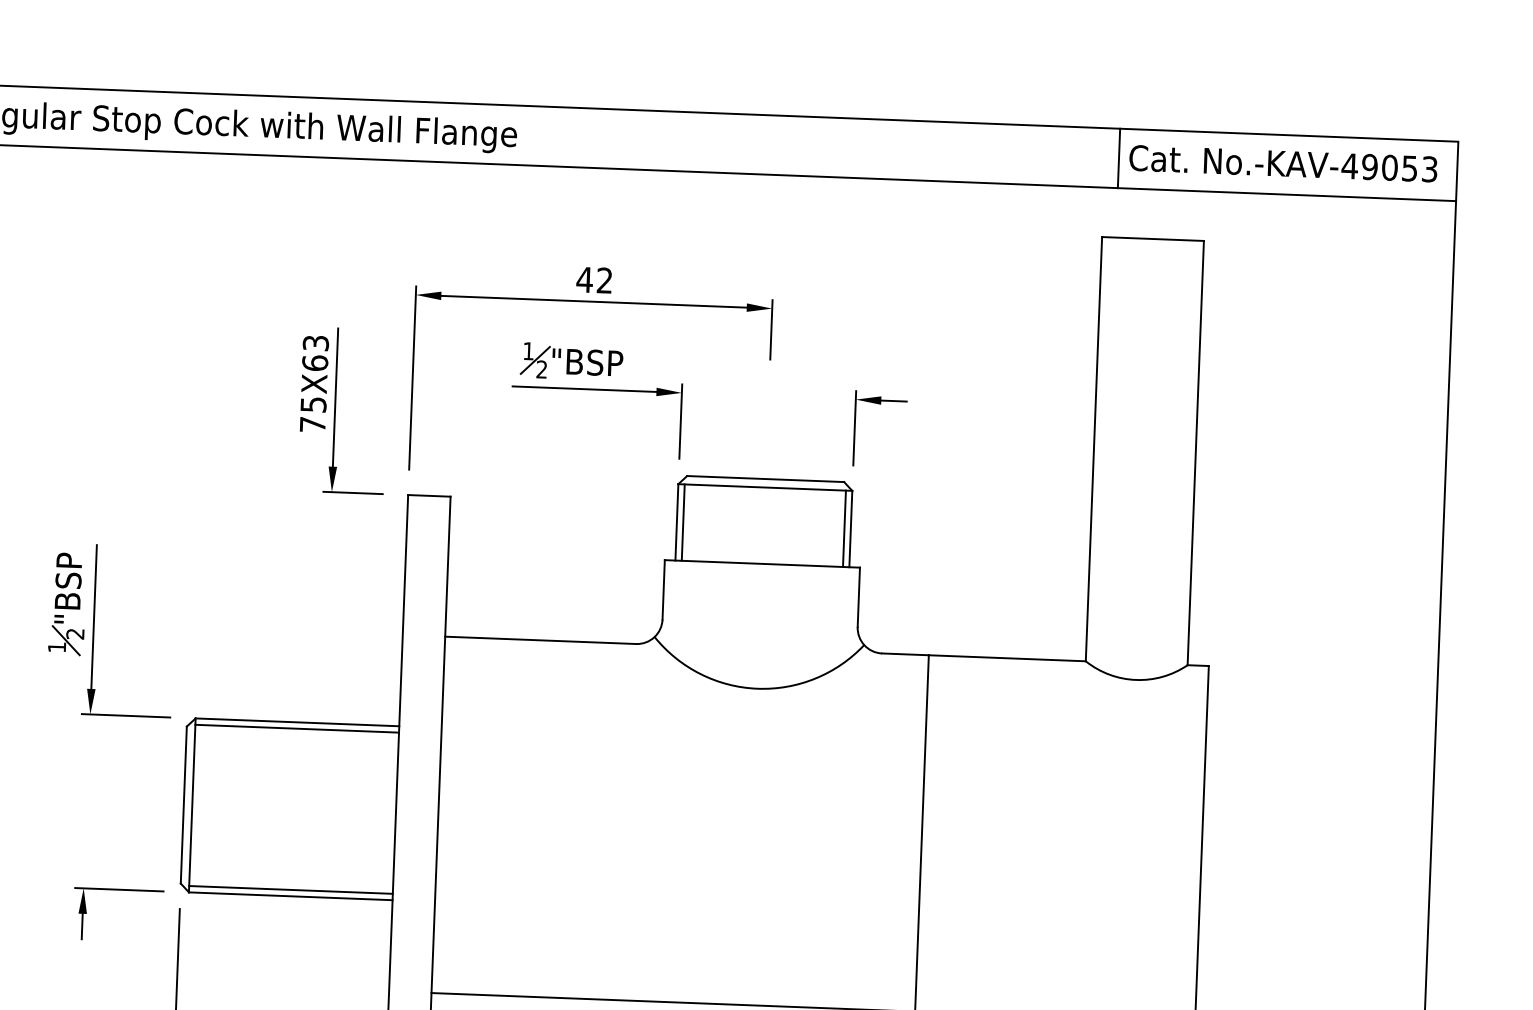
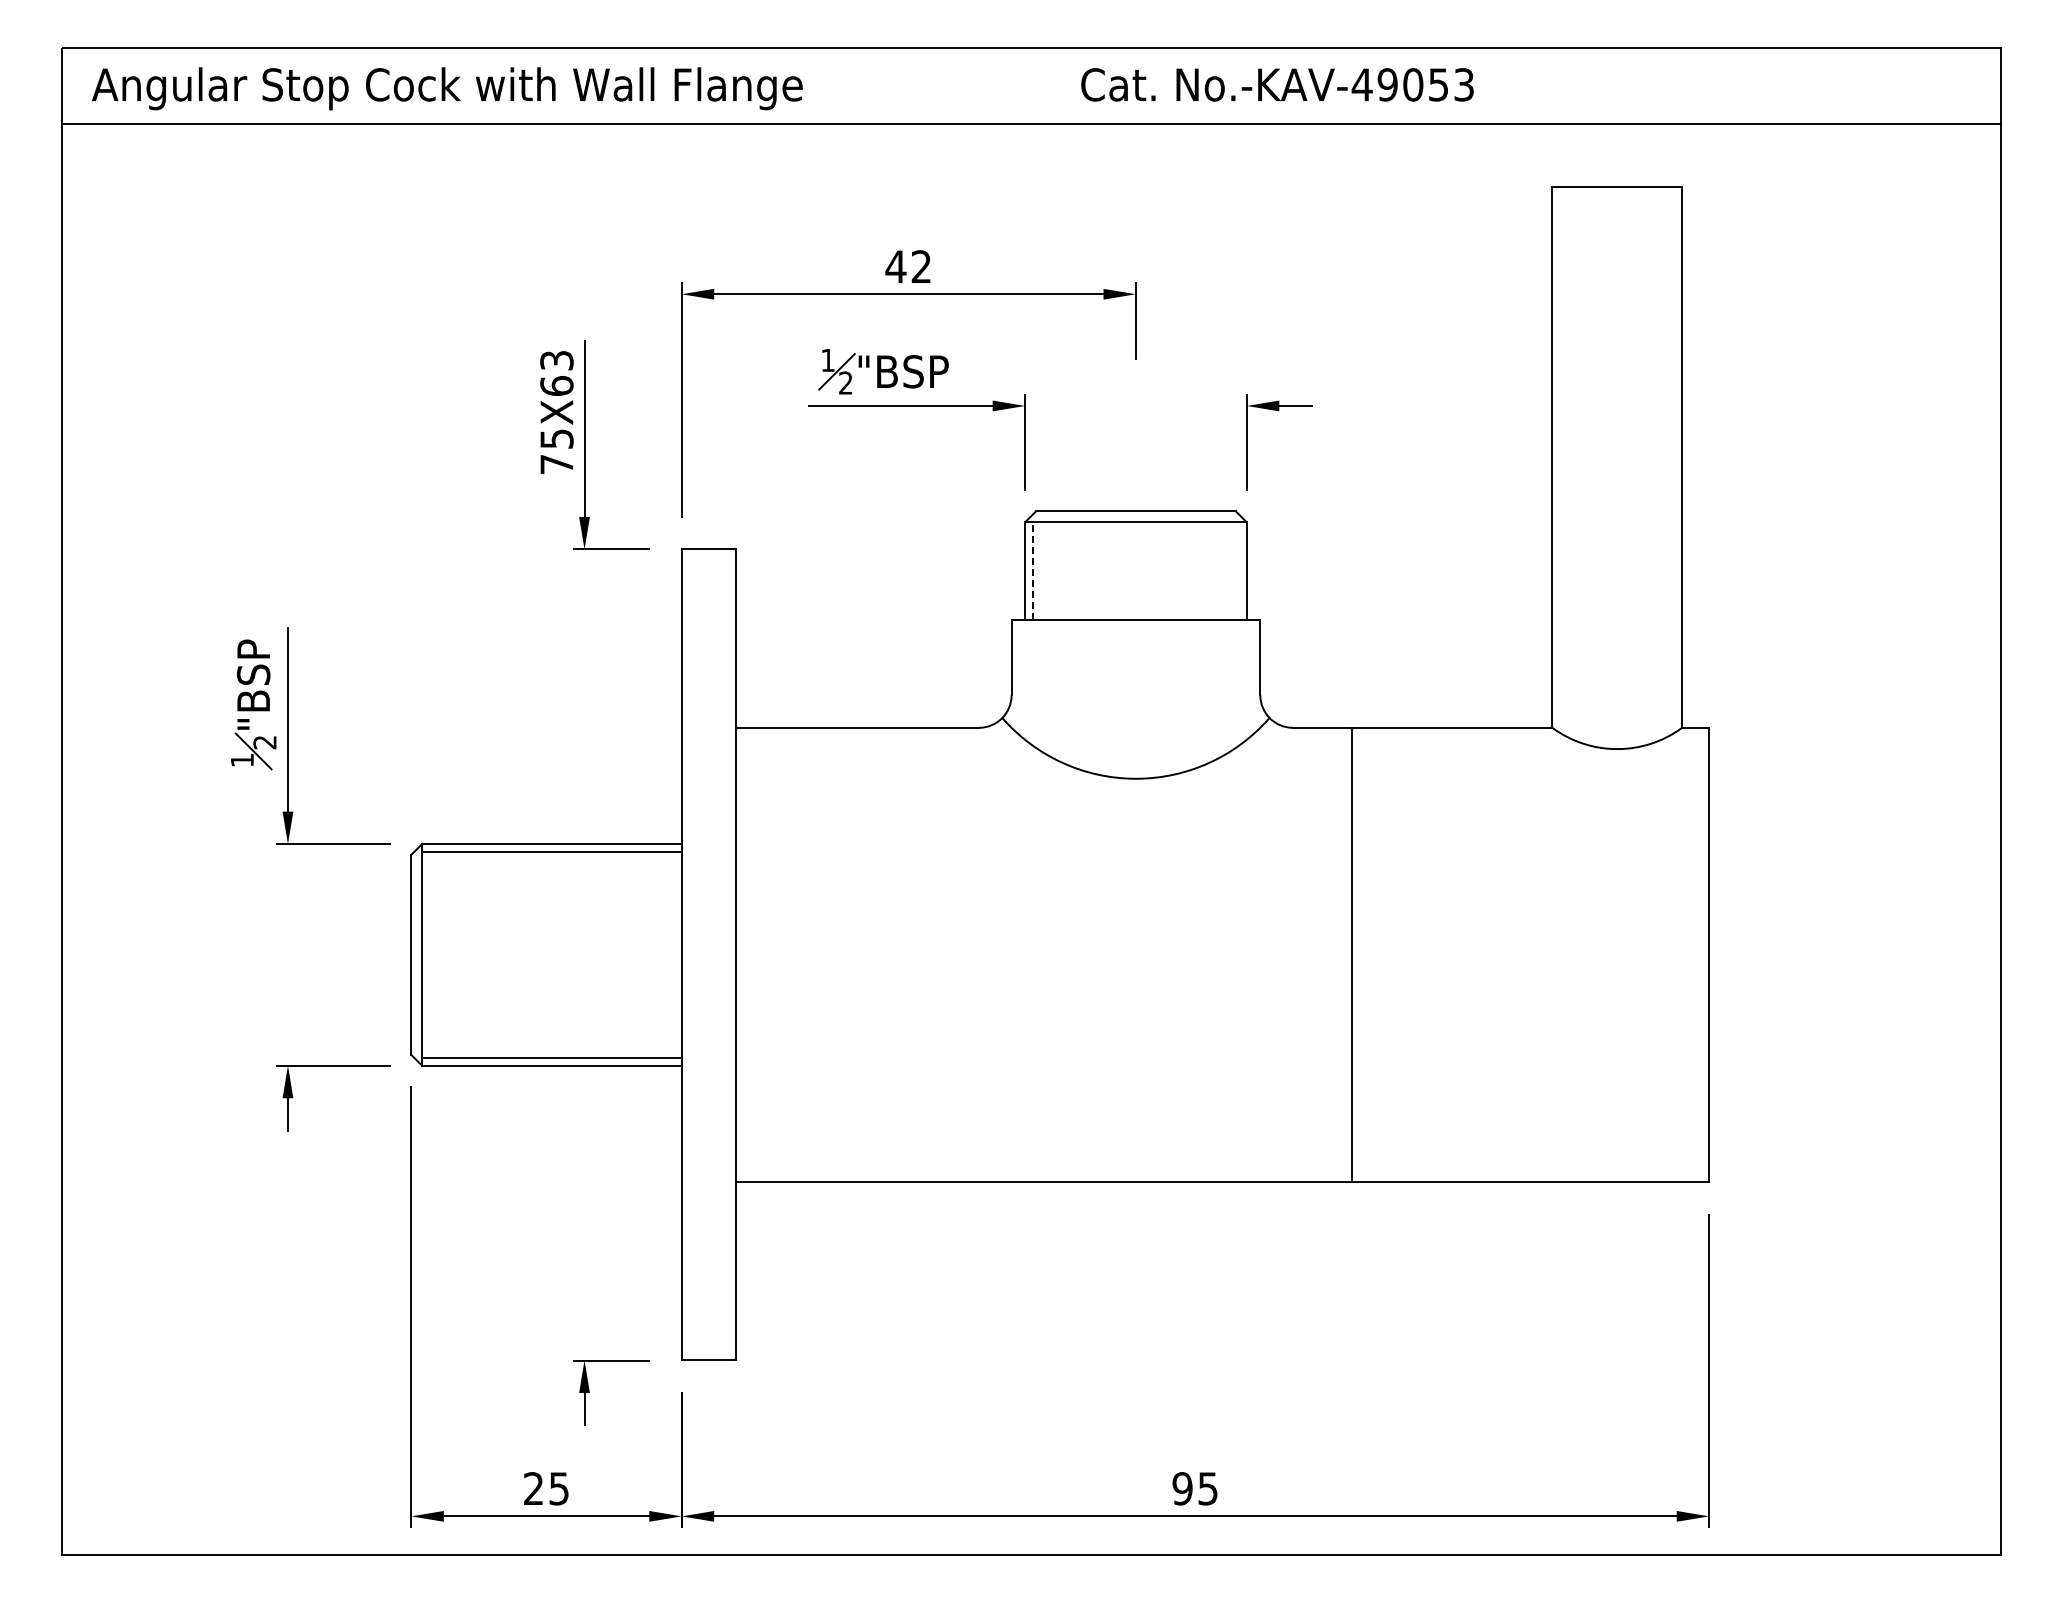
line: (1119, 158) -> (1570, 86), removed
text: (1283, 163) -> (1277, 84), moved
line: (683, 522) -> (1033, 570), solid -> dashed
line: (844, 528) -> (1238, 570), removed

